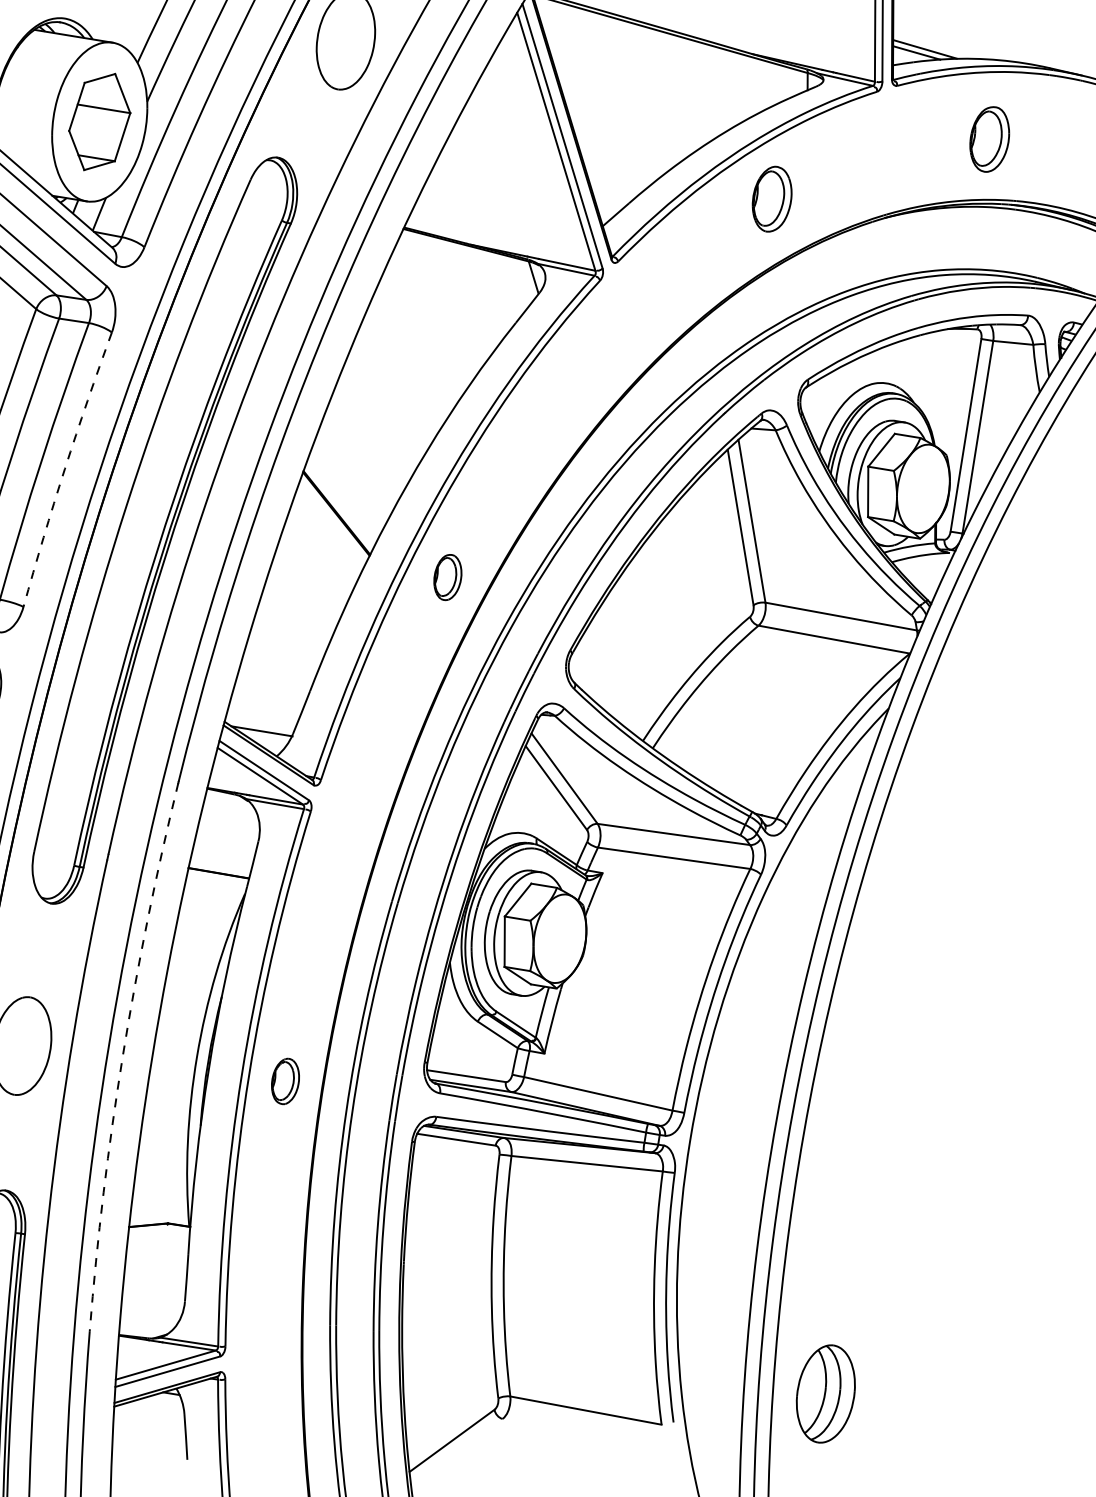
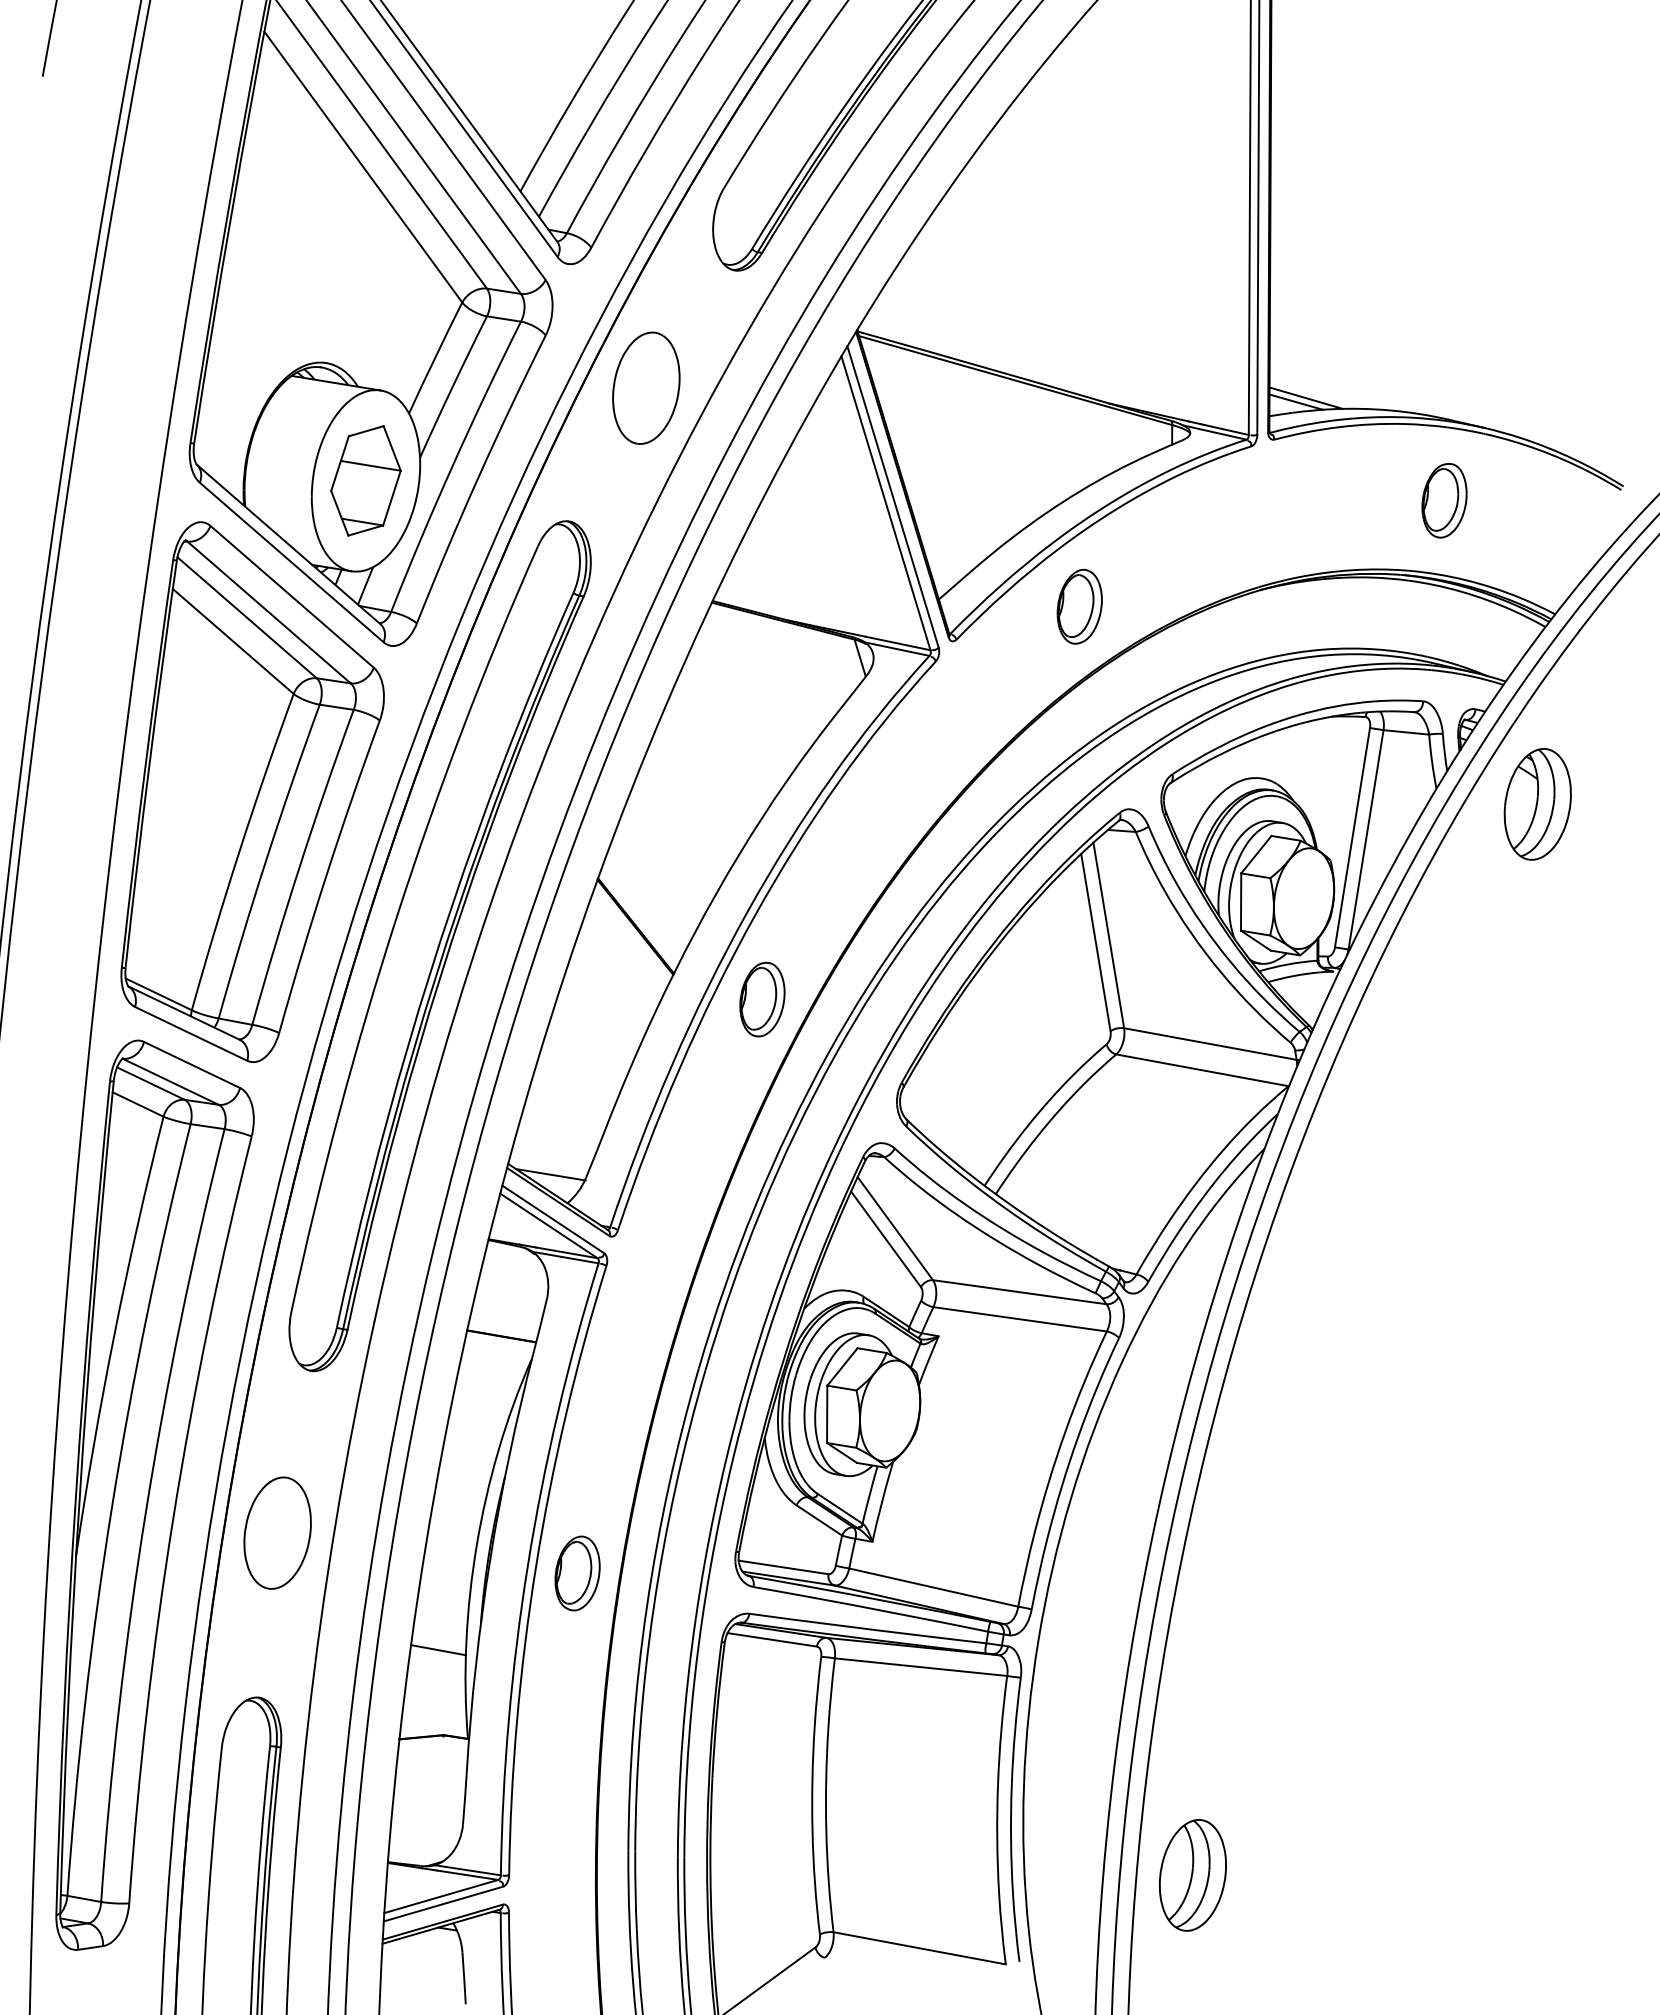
part: (989, 139) -> (1444, 500), moved
part: (771, 198) -> (1079, 606), moved
arc: (65, 468) -> (326, 875), dashed -> solid
part: (447, 577) -> (762, 999), size x1.43
arc: (123, 1055) -> (392, 1543), dashed -> solid
part: (285, 1081) -> (577, 1573), size x1.43
line: (163, 1149) -> (438, 1650), added
part: (825, 1394) -> (1192, 1875), moved

